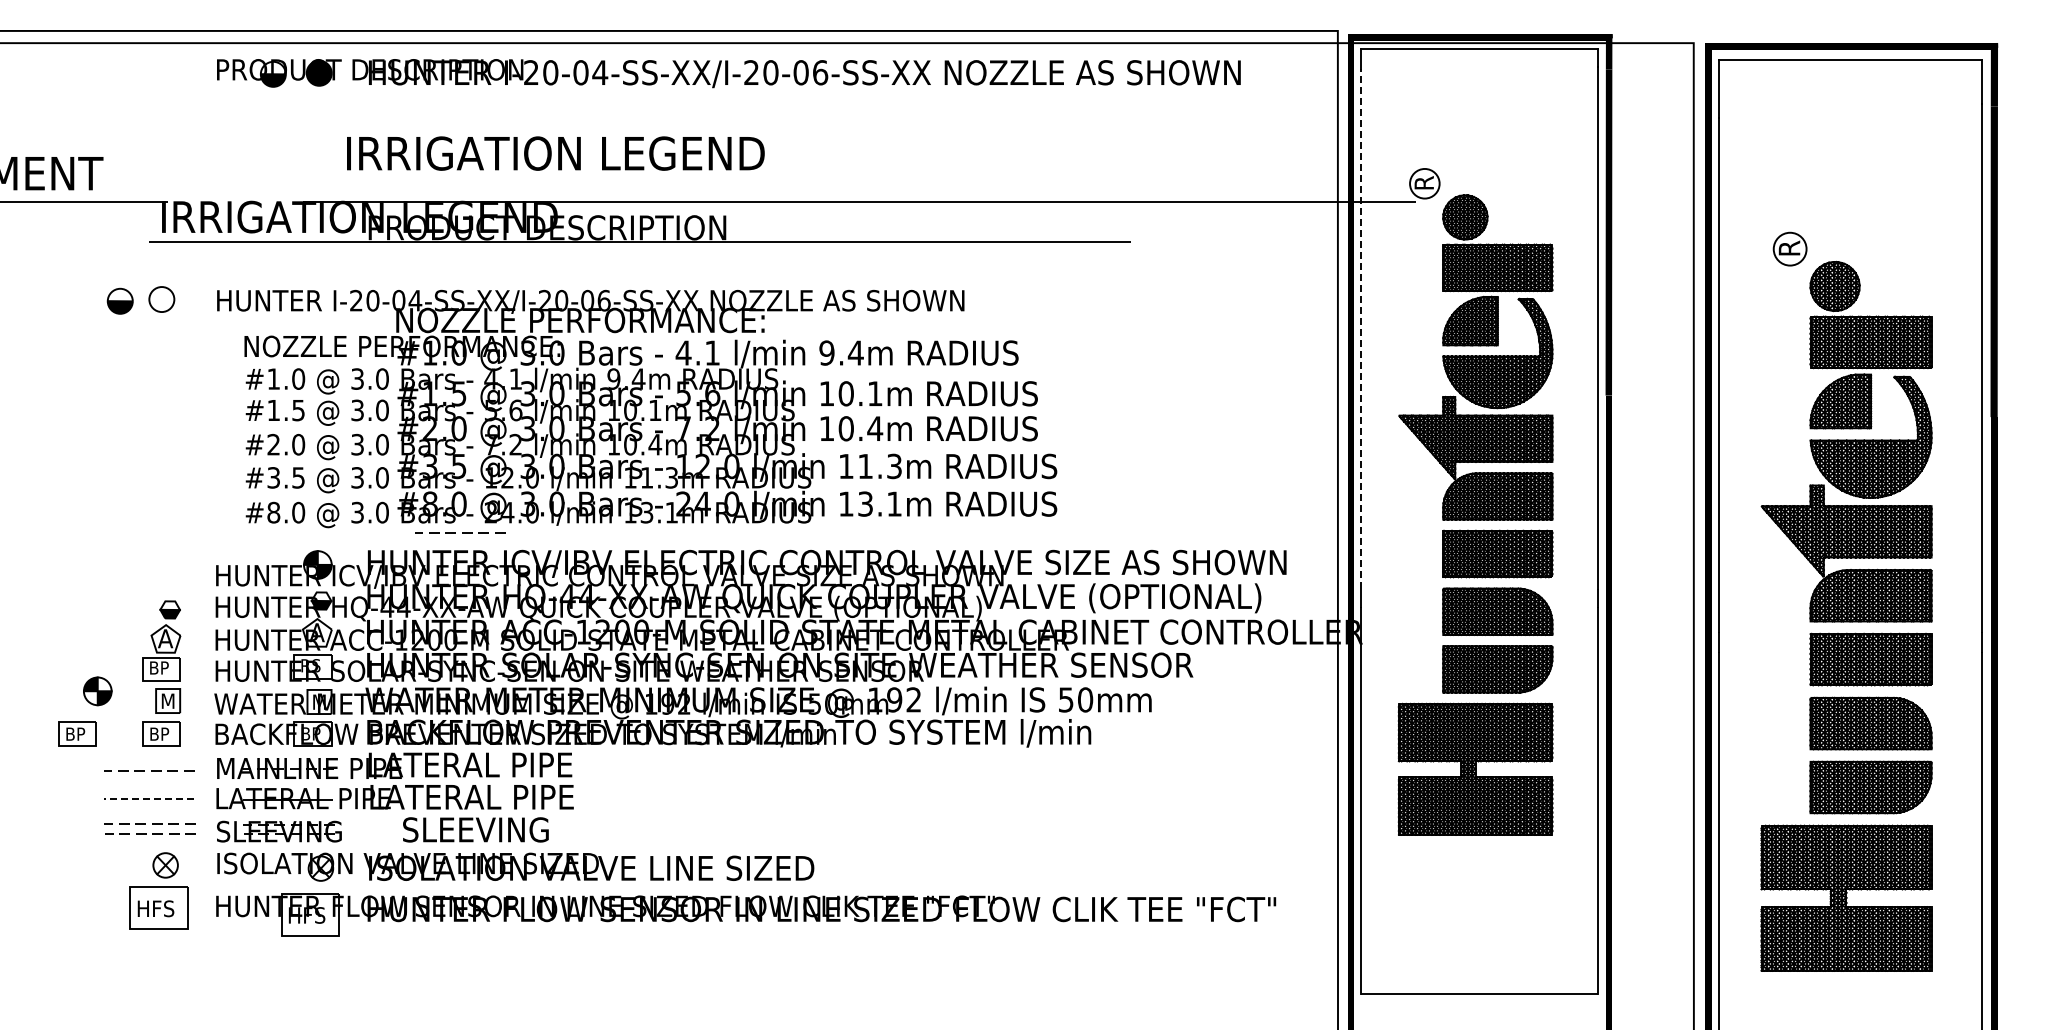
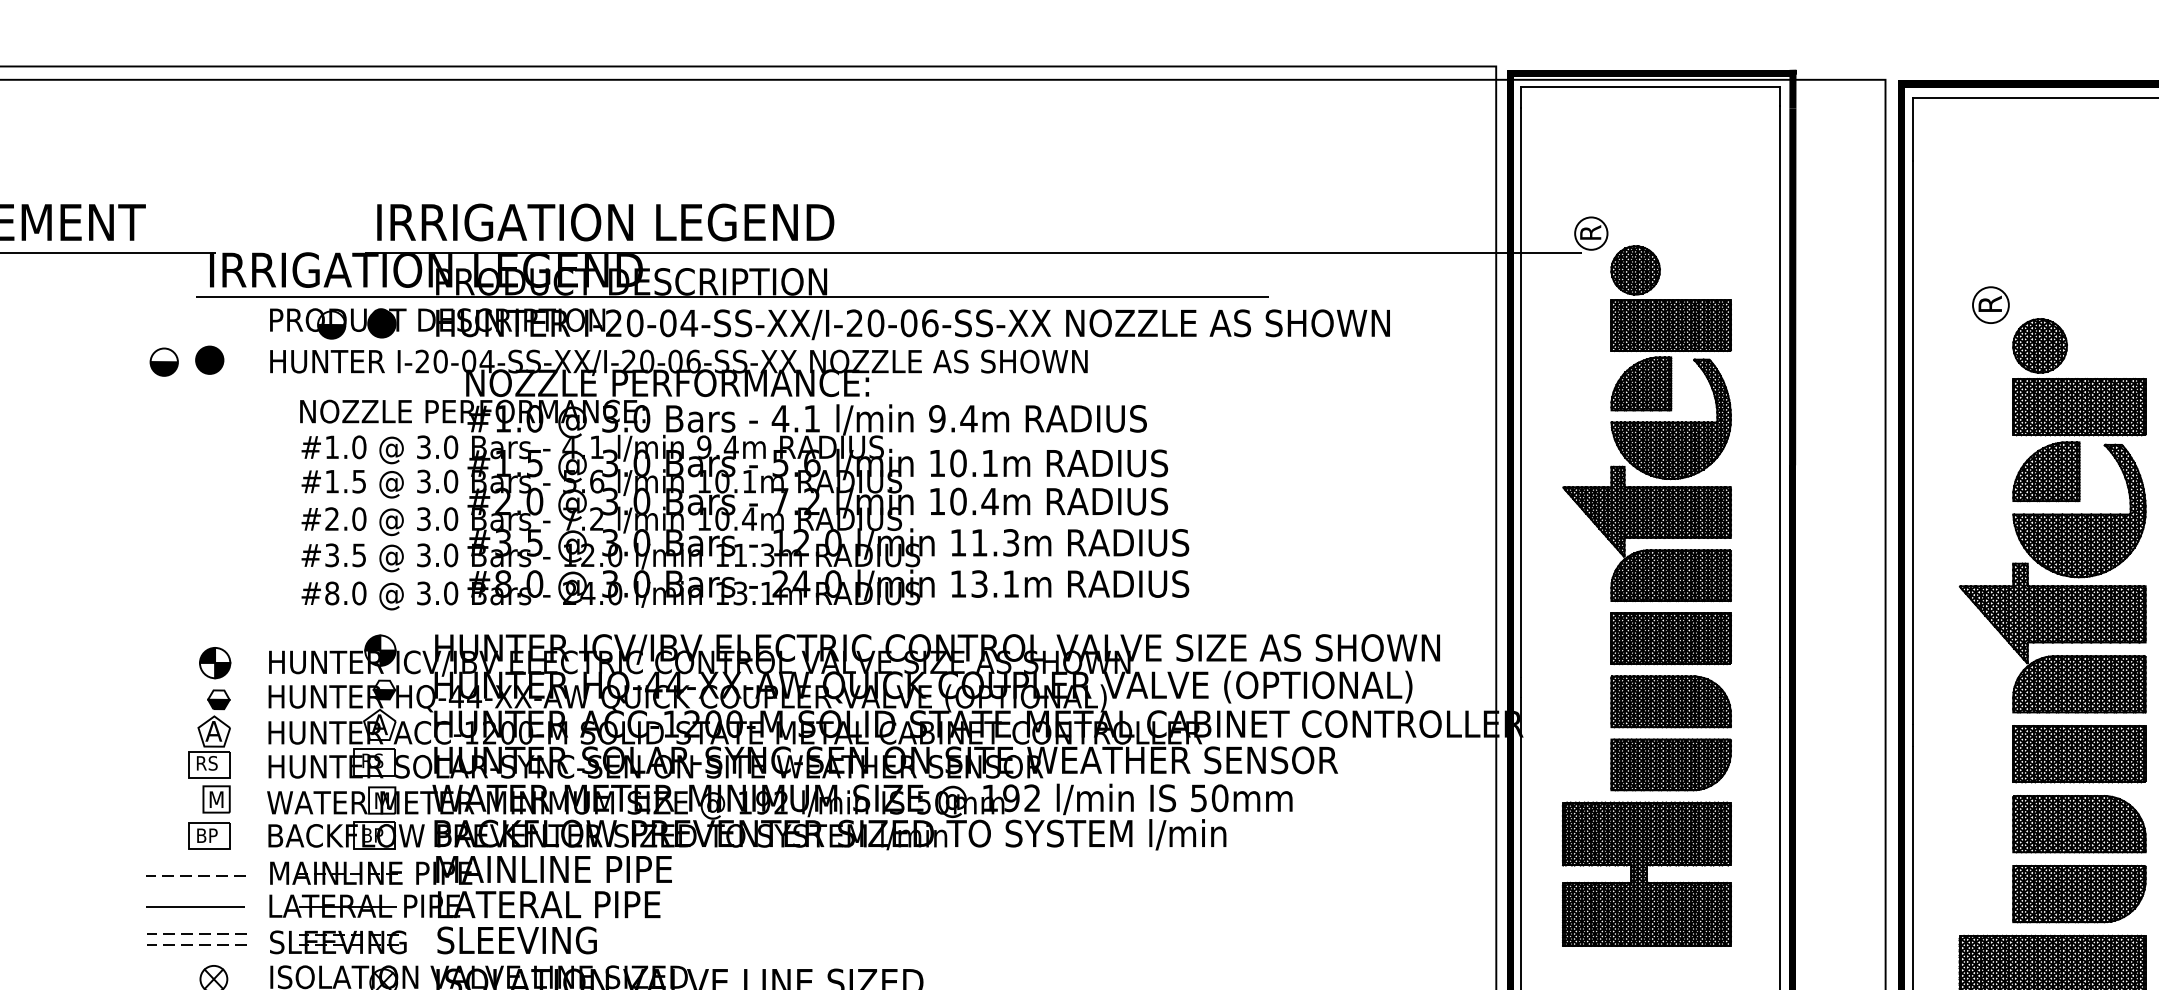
part: (728, 73) -> (829, 324), moved
text: (555, 153) -> (605, 222), moved
fill: (161, 299) -> (209, 360), added
line: (1360, 328) -> (1520, 391), dashed -> solid
line: (462, 532) -> (538, 615), removed
text: (160, 667) -> (208, 762), BP -> RS
part: (97, 691) -> (214, 663), moved
part: (77, 733) -> (117, 834), removed
text: (477, 764) -> (555, 868), LATERAL PIPE -> MAINLINE PIPE
line: (148, 799) -> (195, 907), dashed -> solid
text: (475, 829) -> (516, 939), moved

